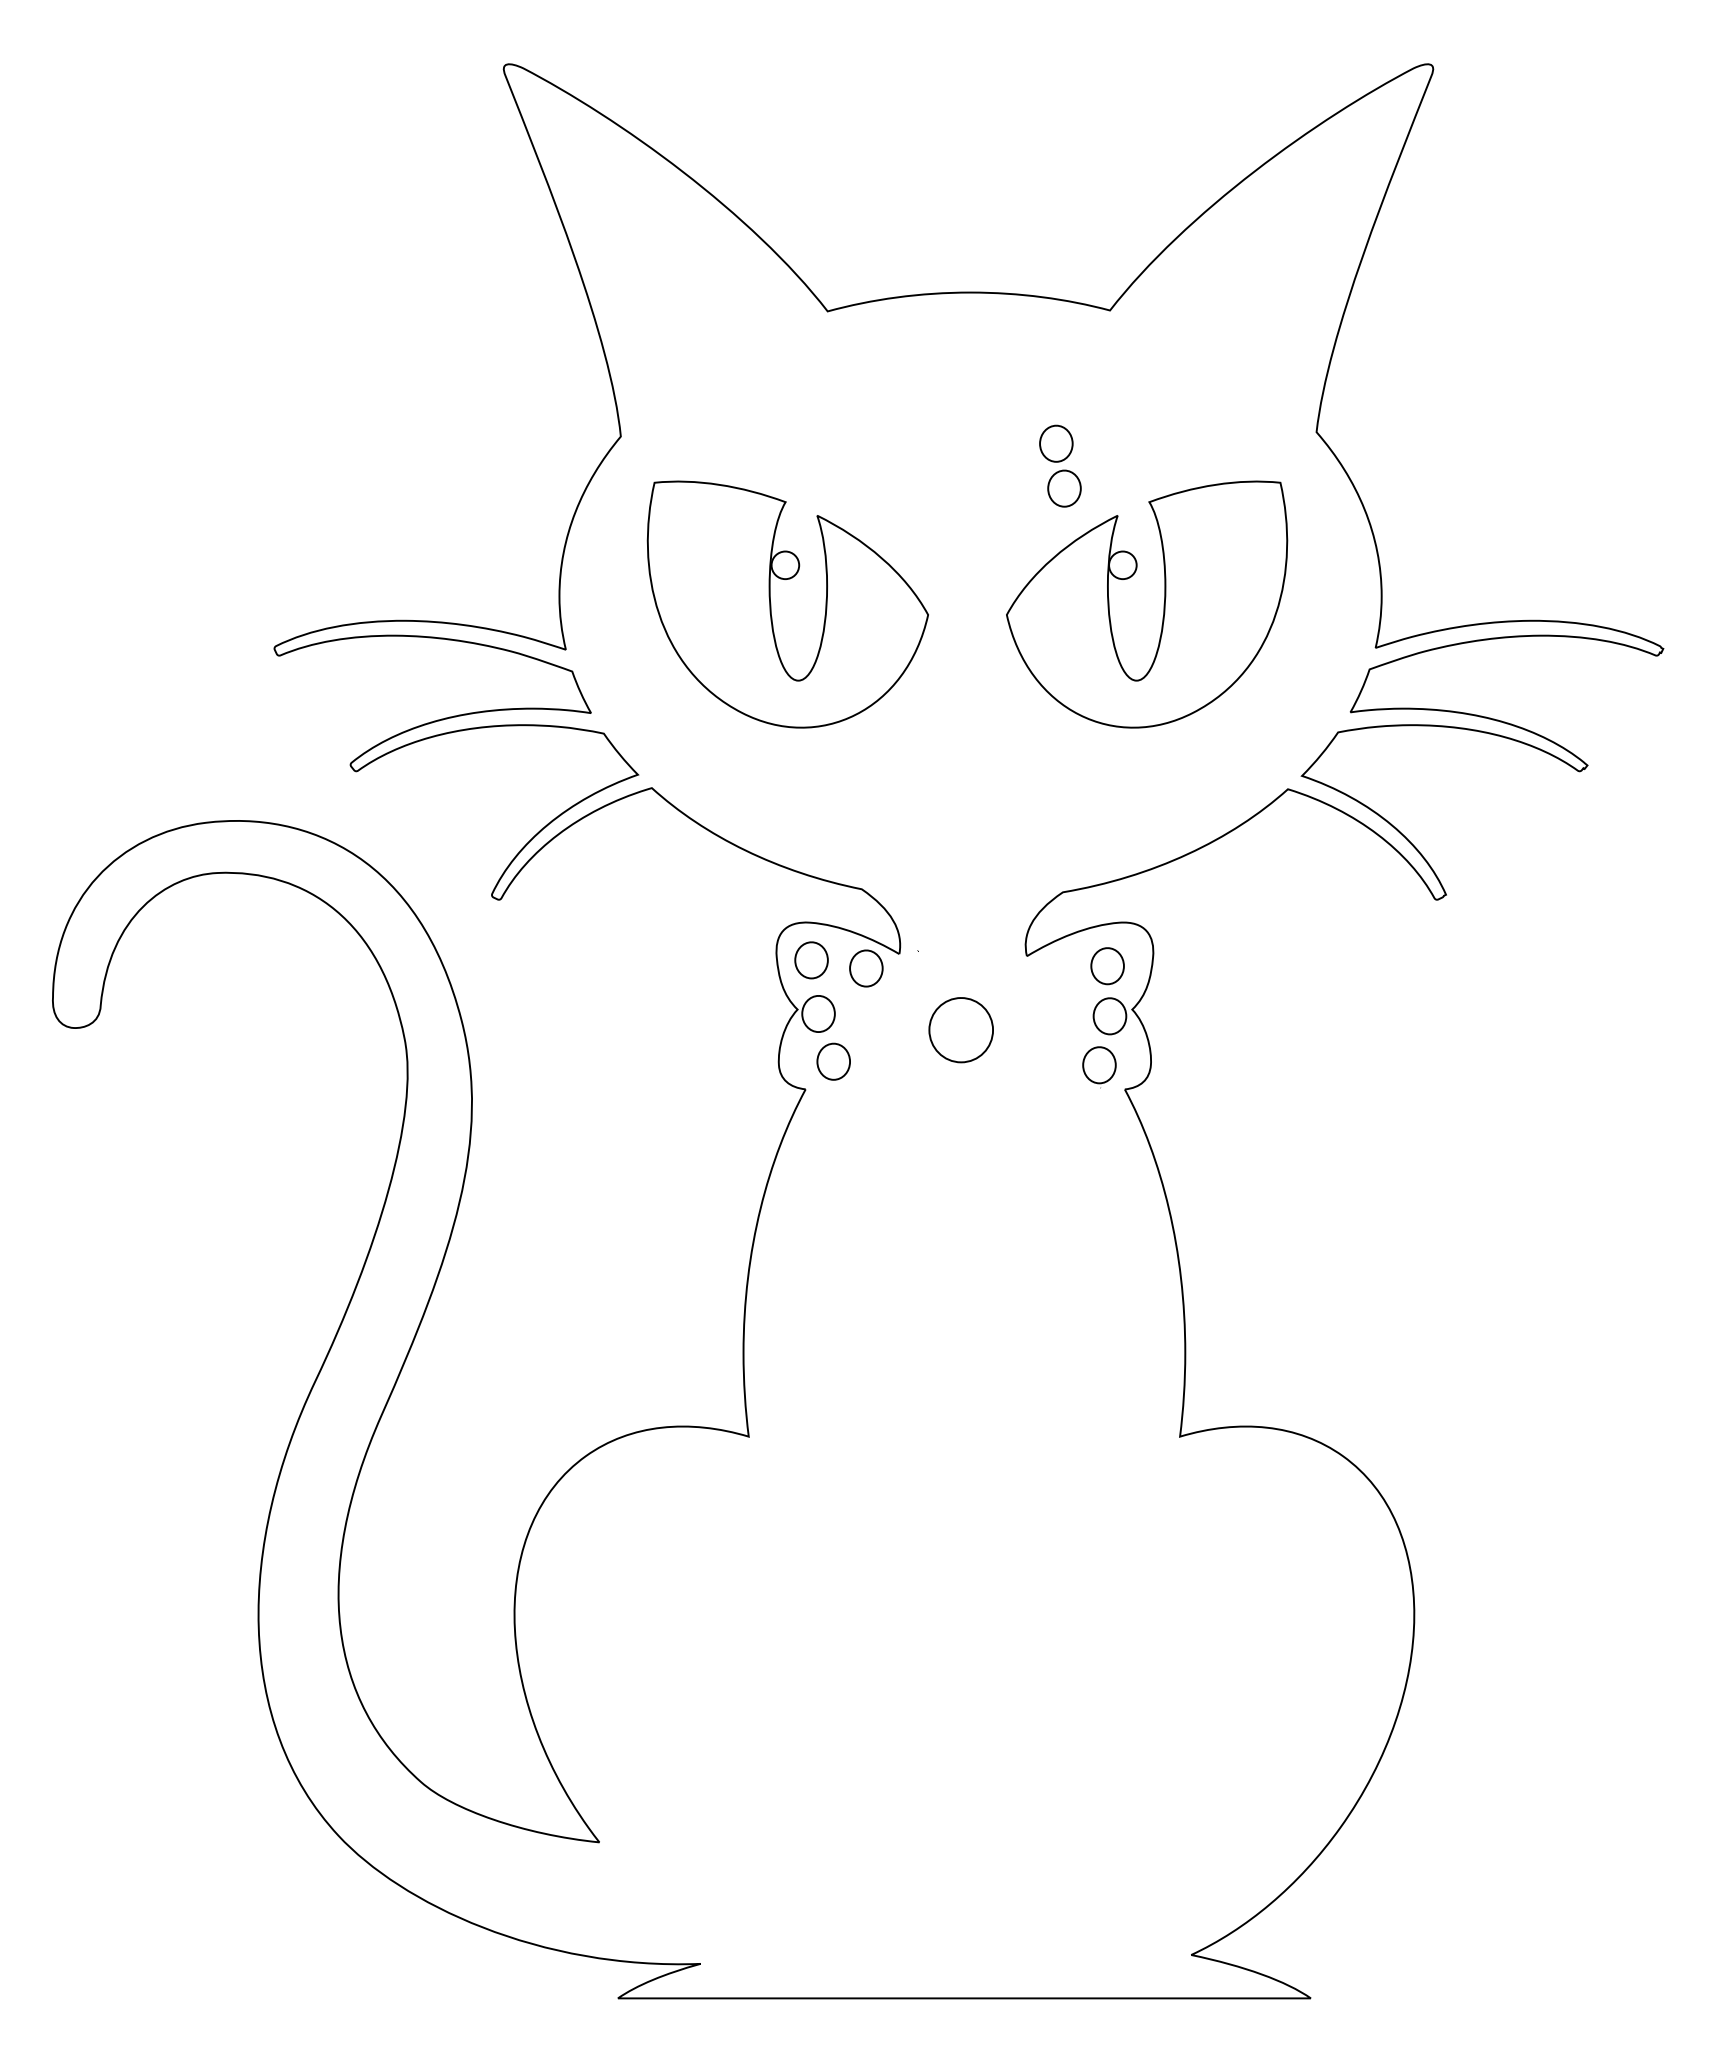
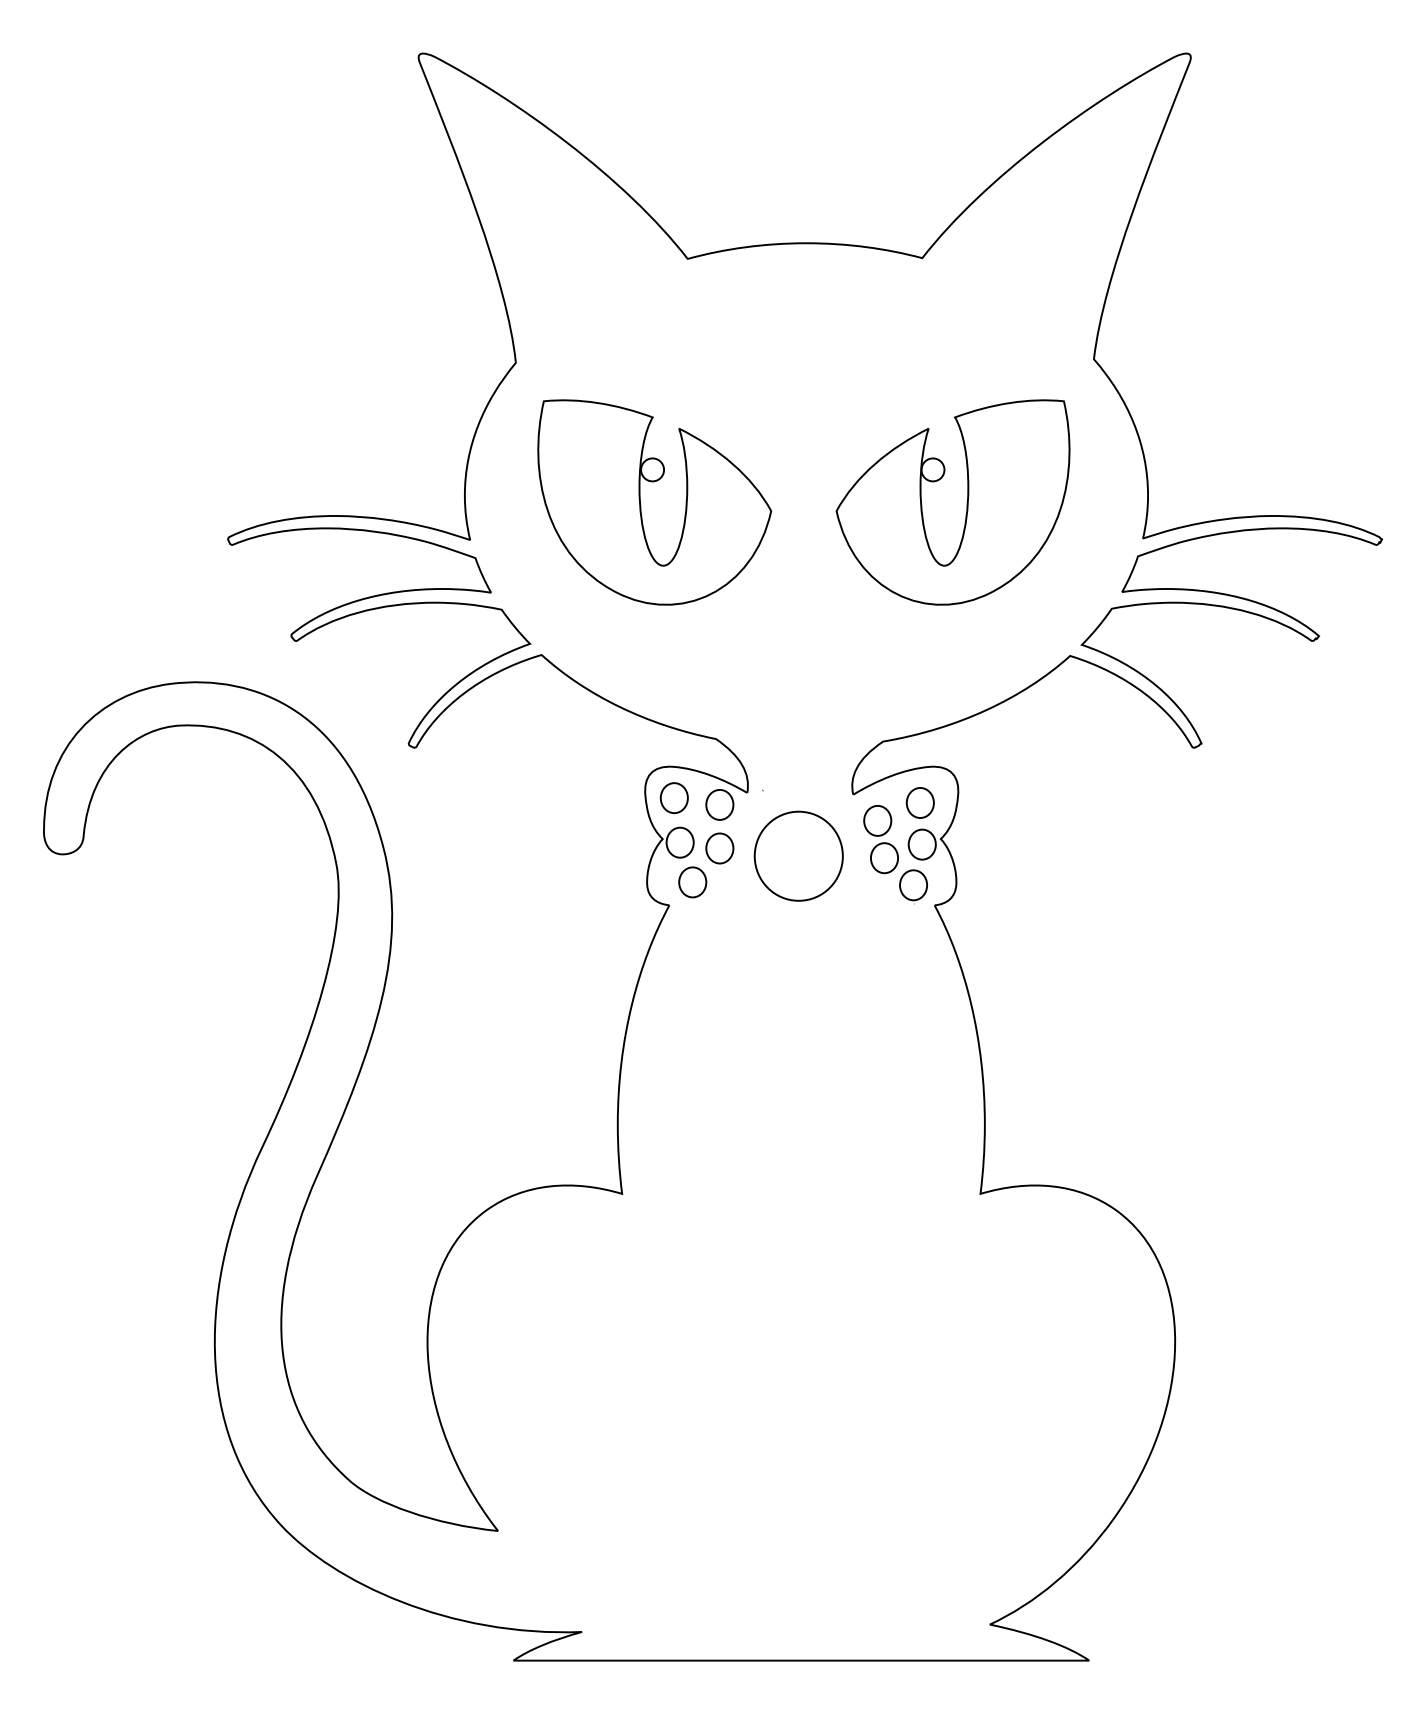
part: (1059, 466) -> (880, 839), moved
part: (865, 1020) -> (719, 848), added
part: (961, 1029) -> (798, 855), size x1.67

